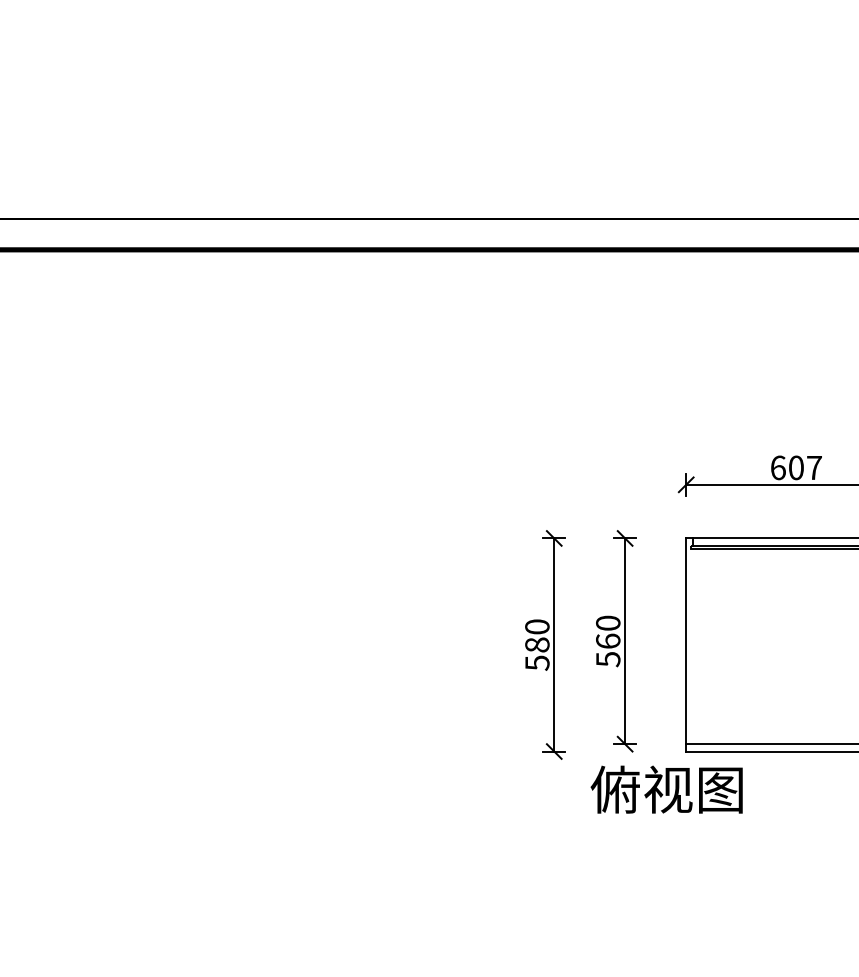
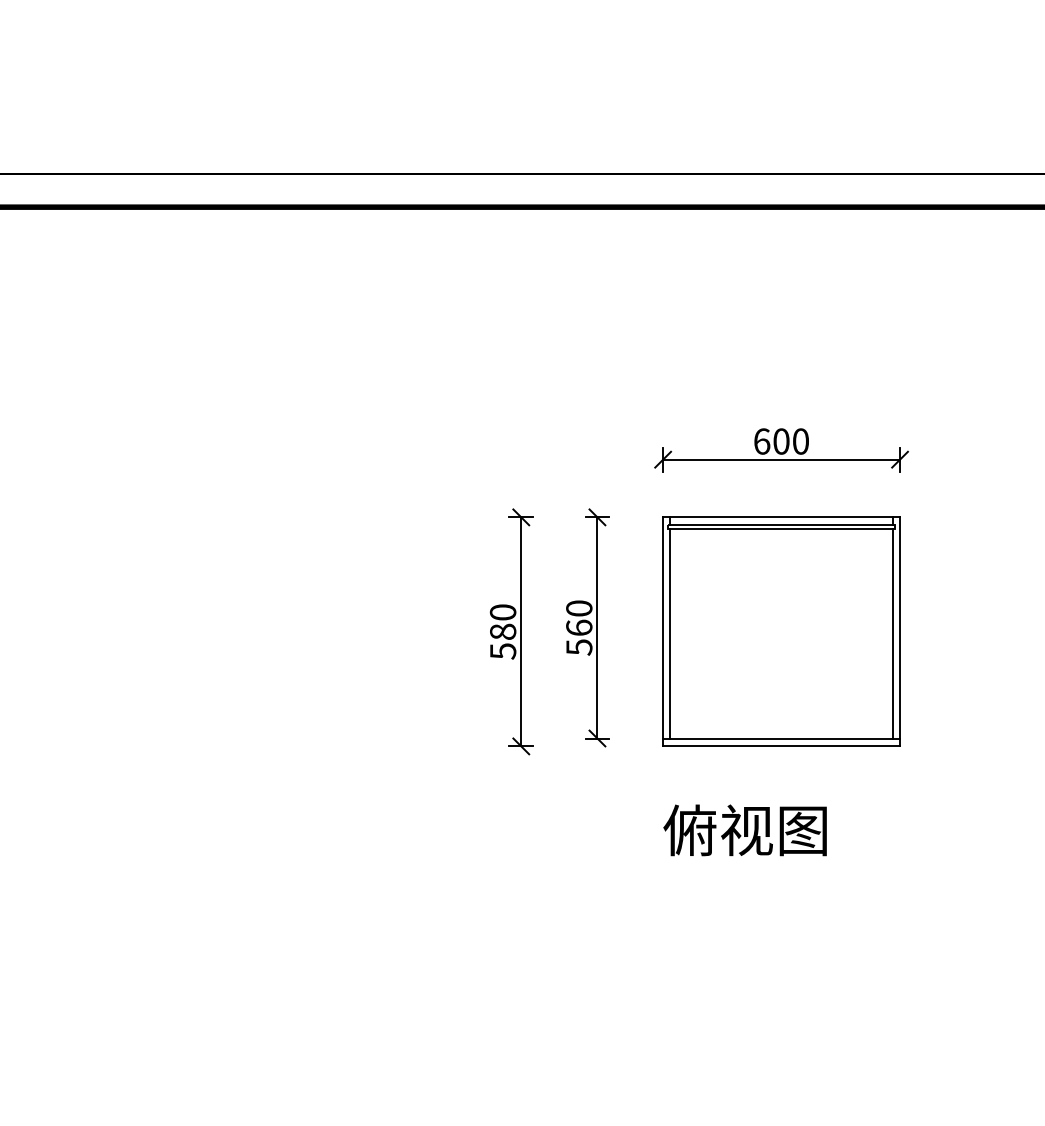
text: (814, 467) -> (801, 441), 607 -> 600
line: (693, 646) -> (670, 633), added
text: (666, 789) -> (744, 830), moved

